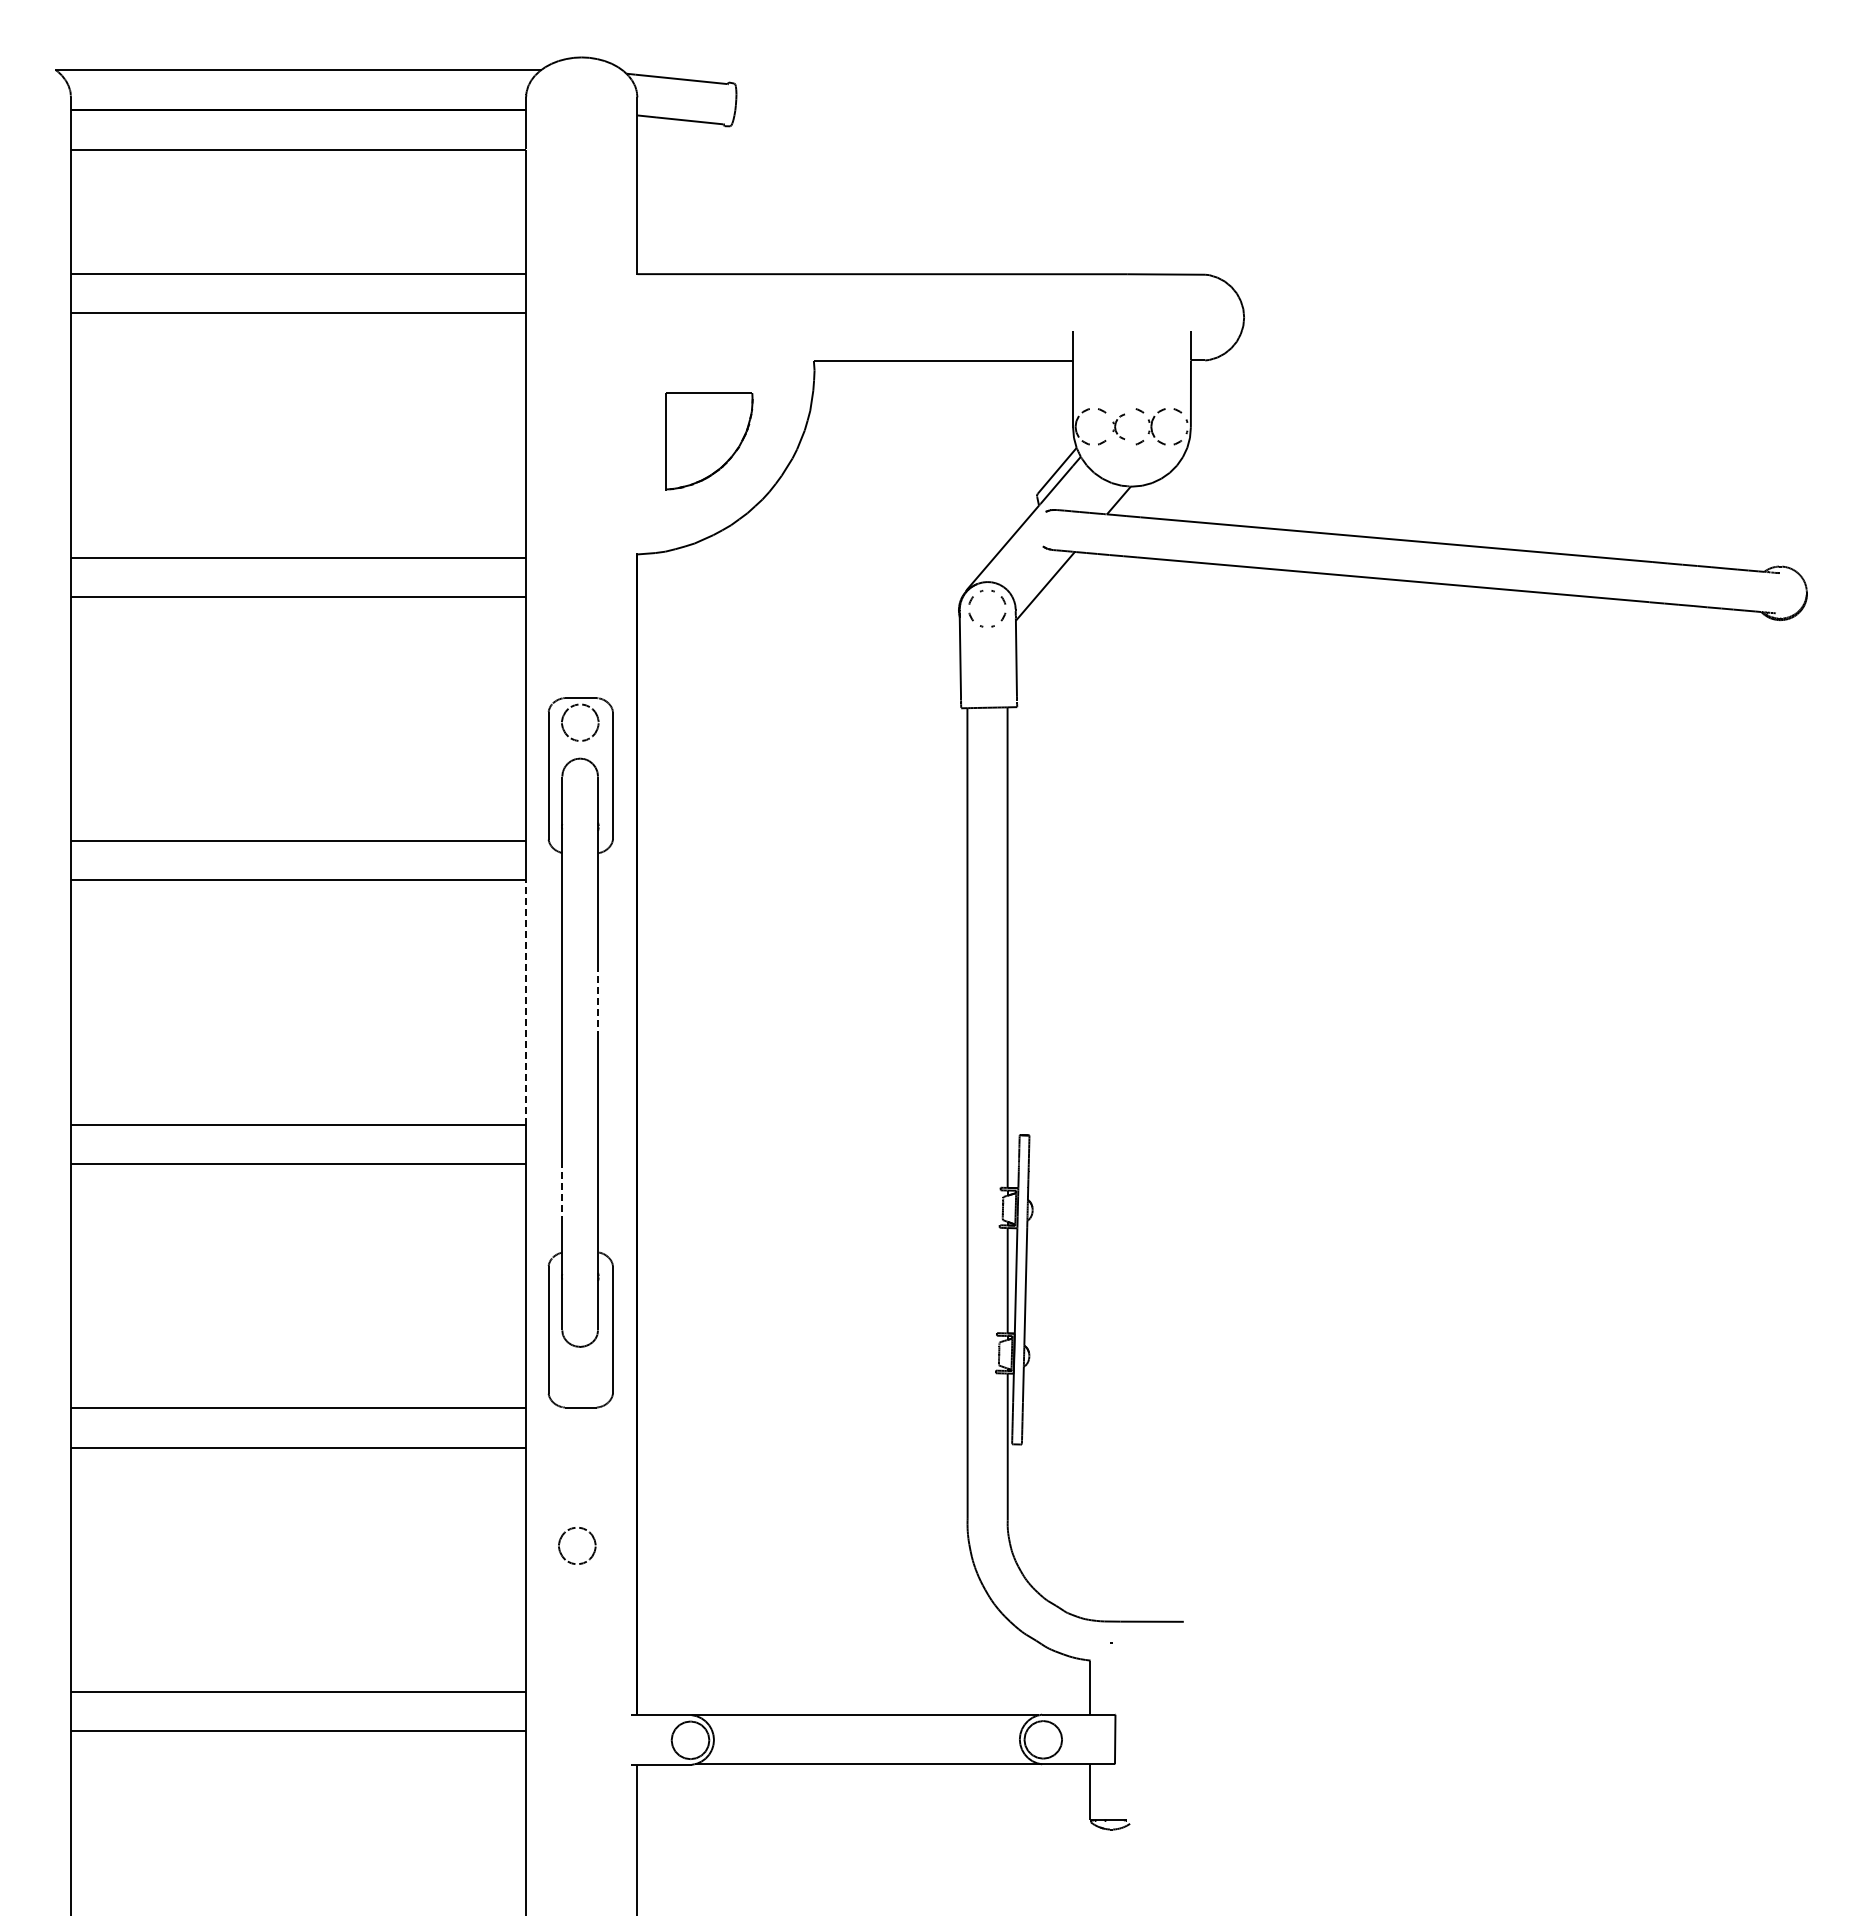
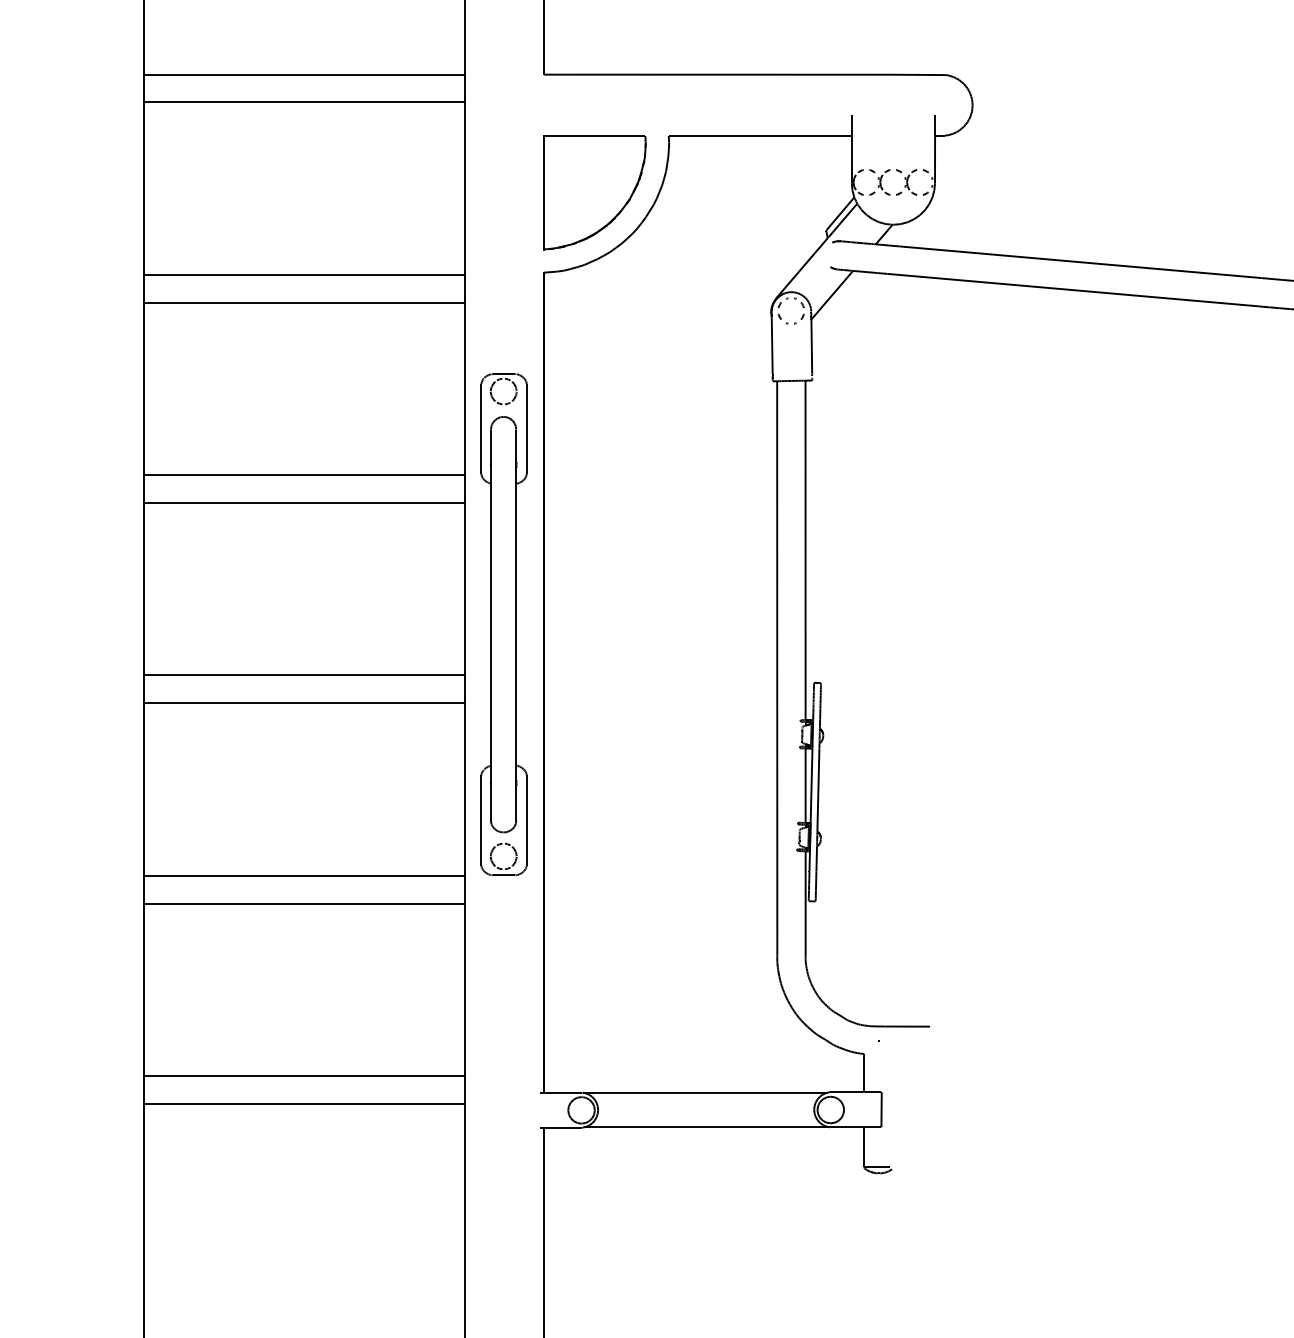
part: (1118, 426) -> (883, 182), size x1.43
part: (709, 441) -> (594, 192), size x1.67
line: (526, 1002) -> (465, 589), dashed -> solid
line: (598, 1003) -> (516, 589), dashed -> solid
line: (562, 1189) -> (491, 721), dashed -> solid
part: (573, 1529) -> (501, 844), moved

